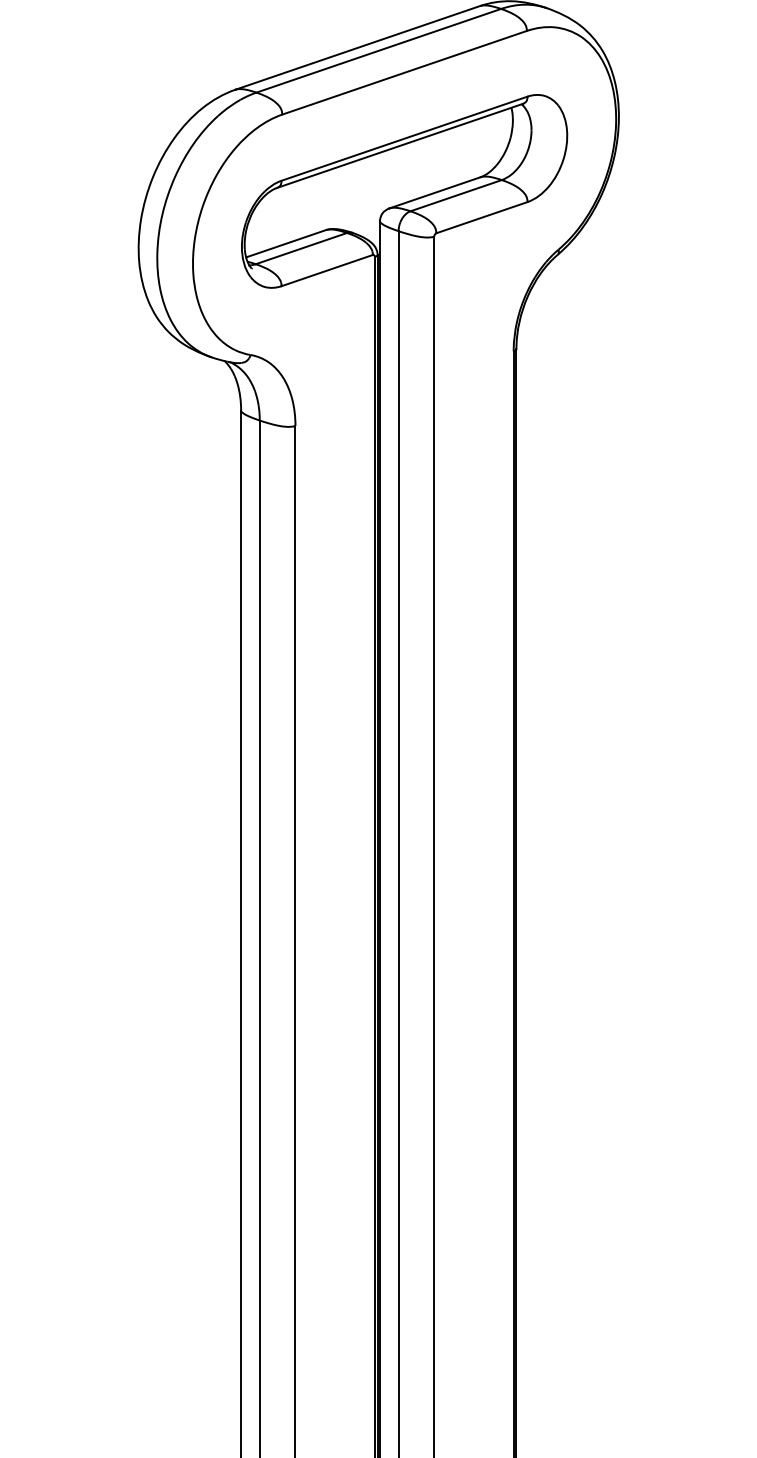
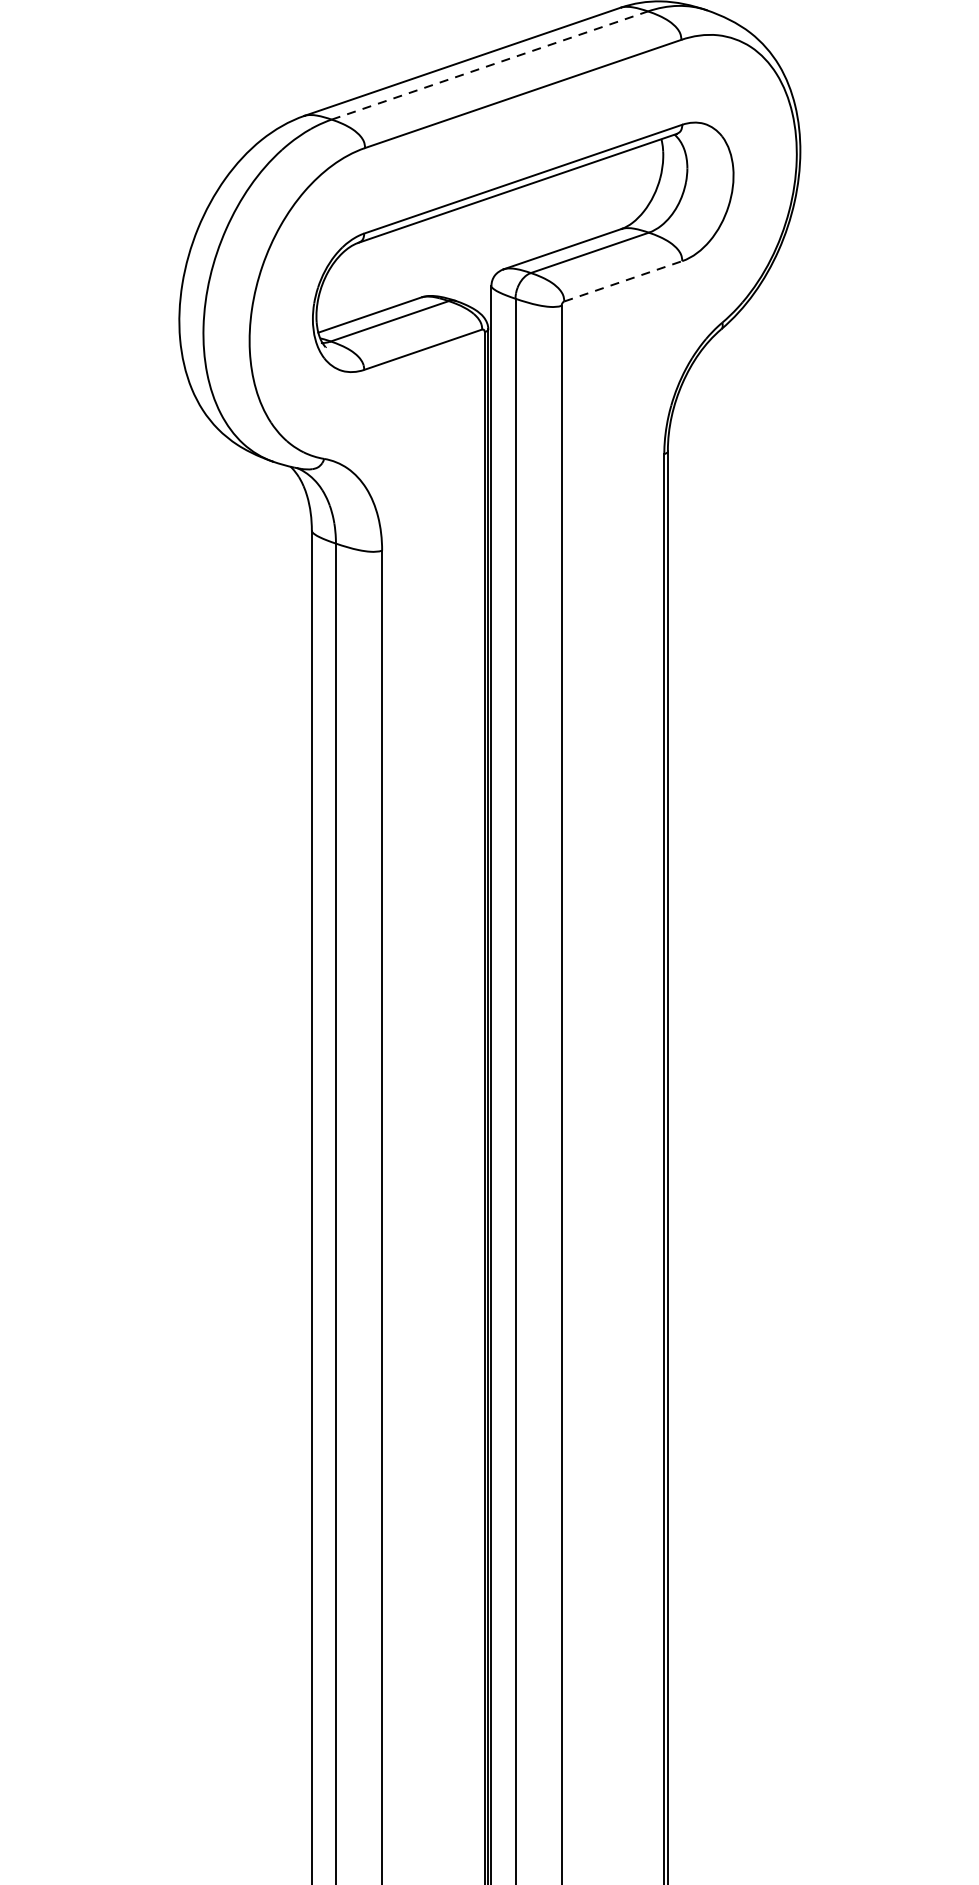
line: (379, 50) -> (490, 65), solid -> dashed
line: (482, 217) -> (623, 281), solid -> dashed

